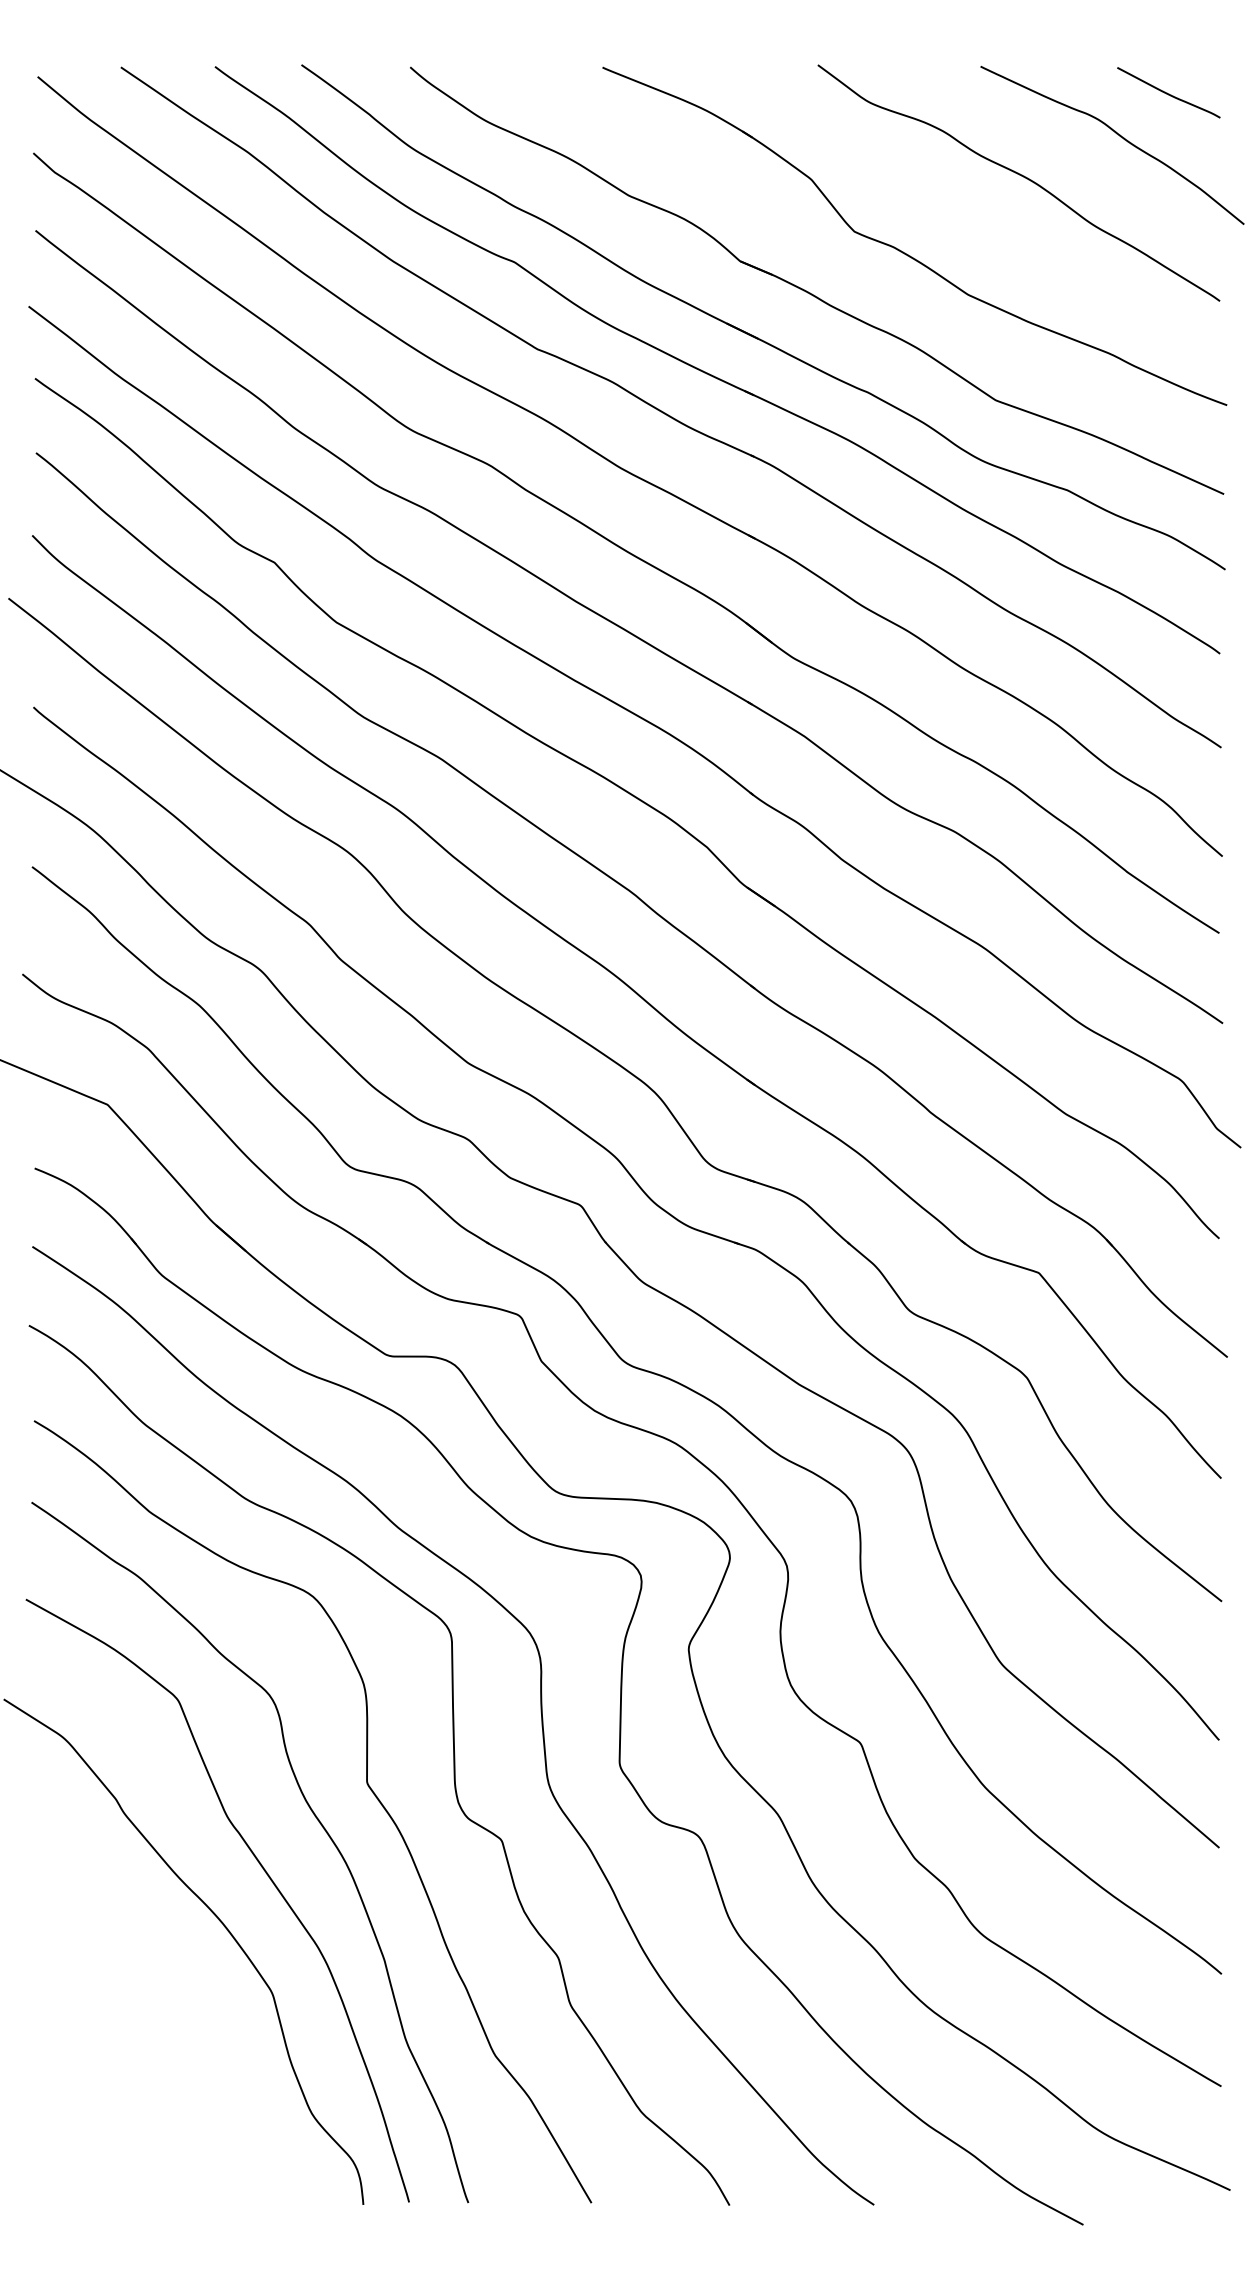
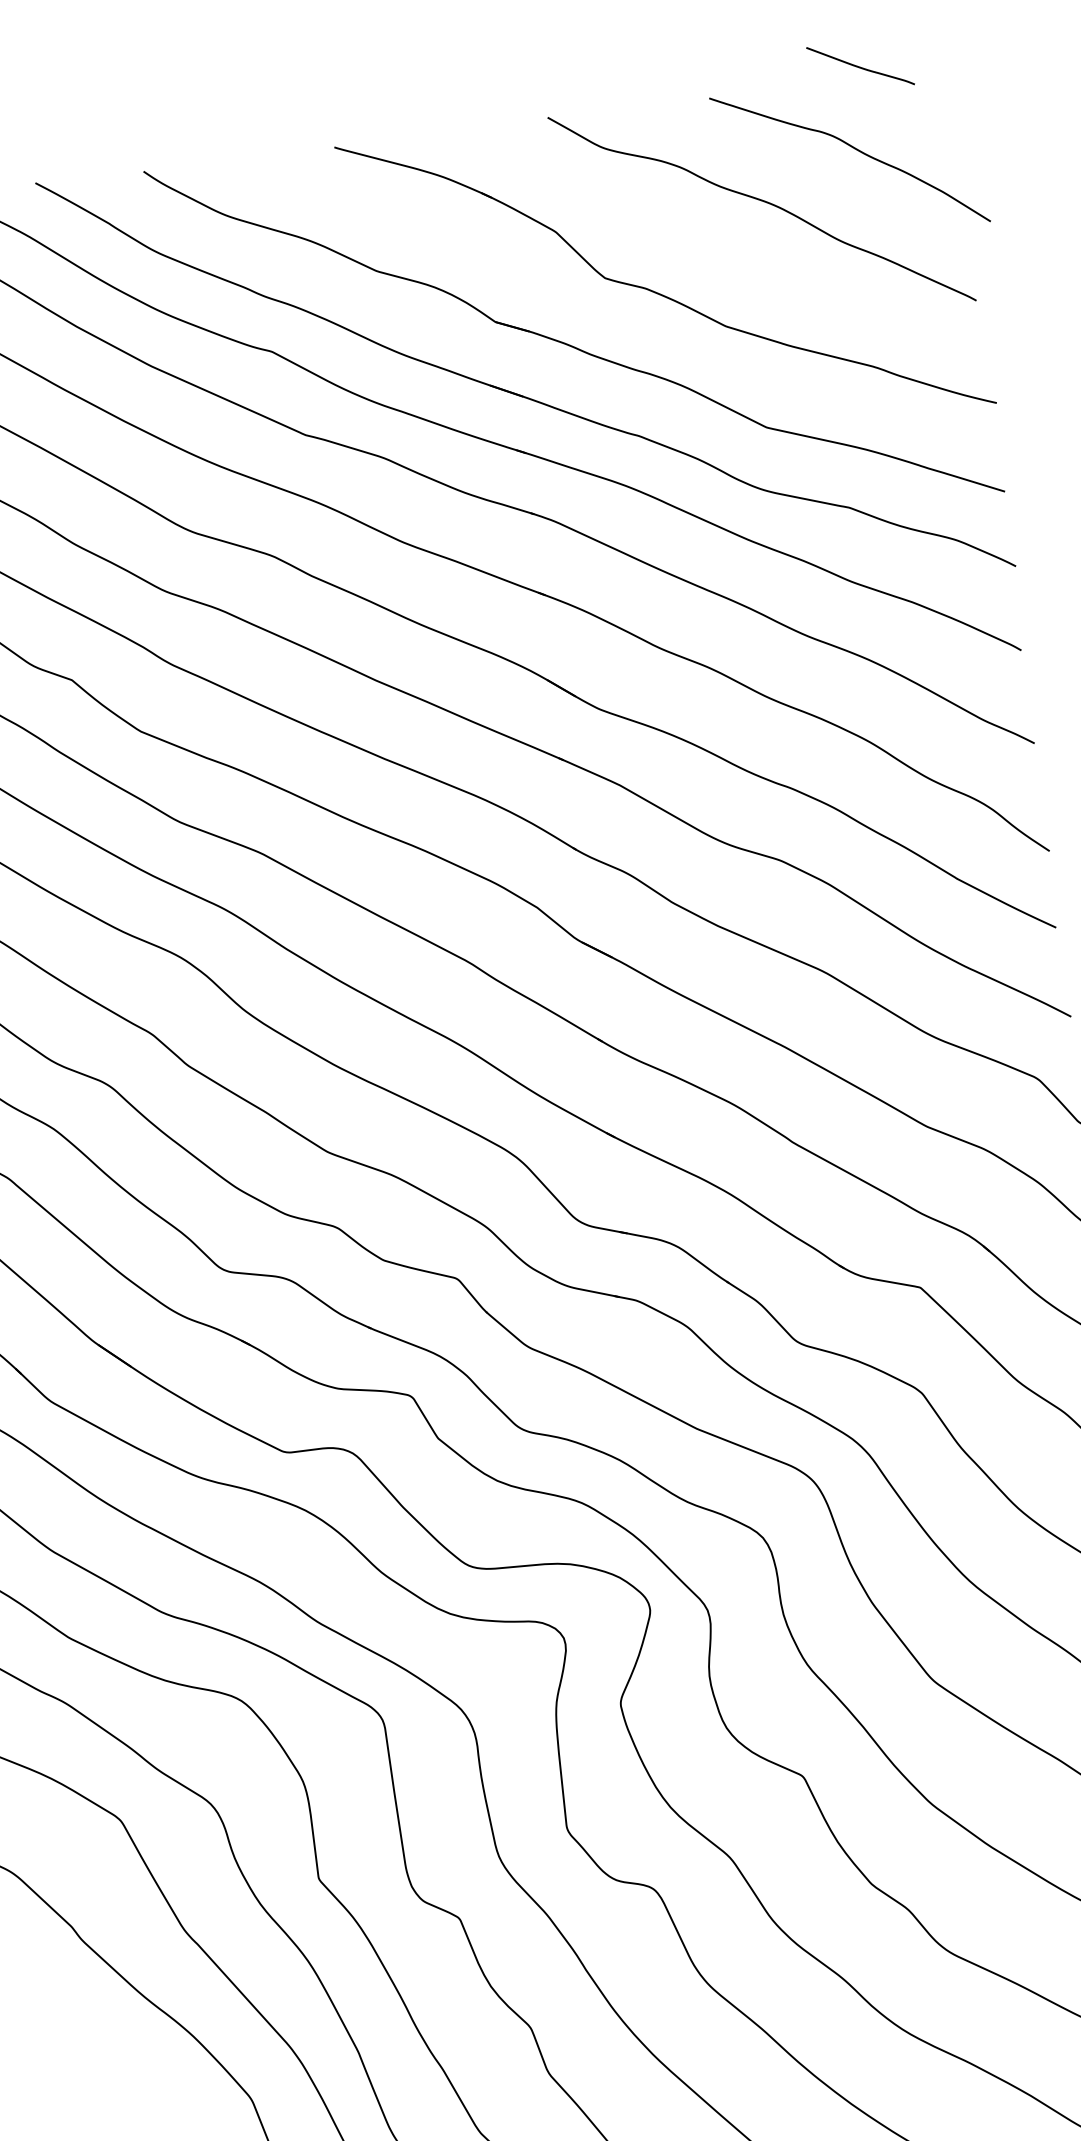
curve: (1167, 92) -> (859, 66), moved

